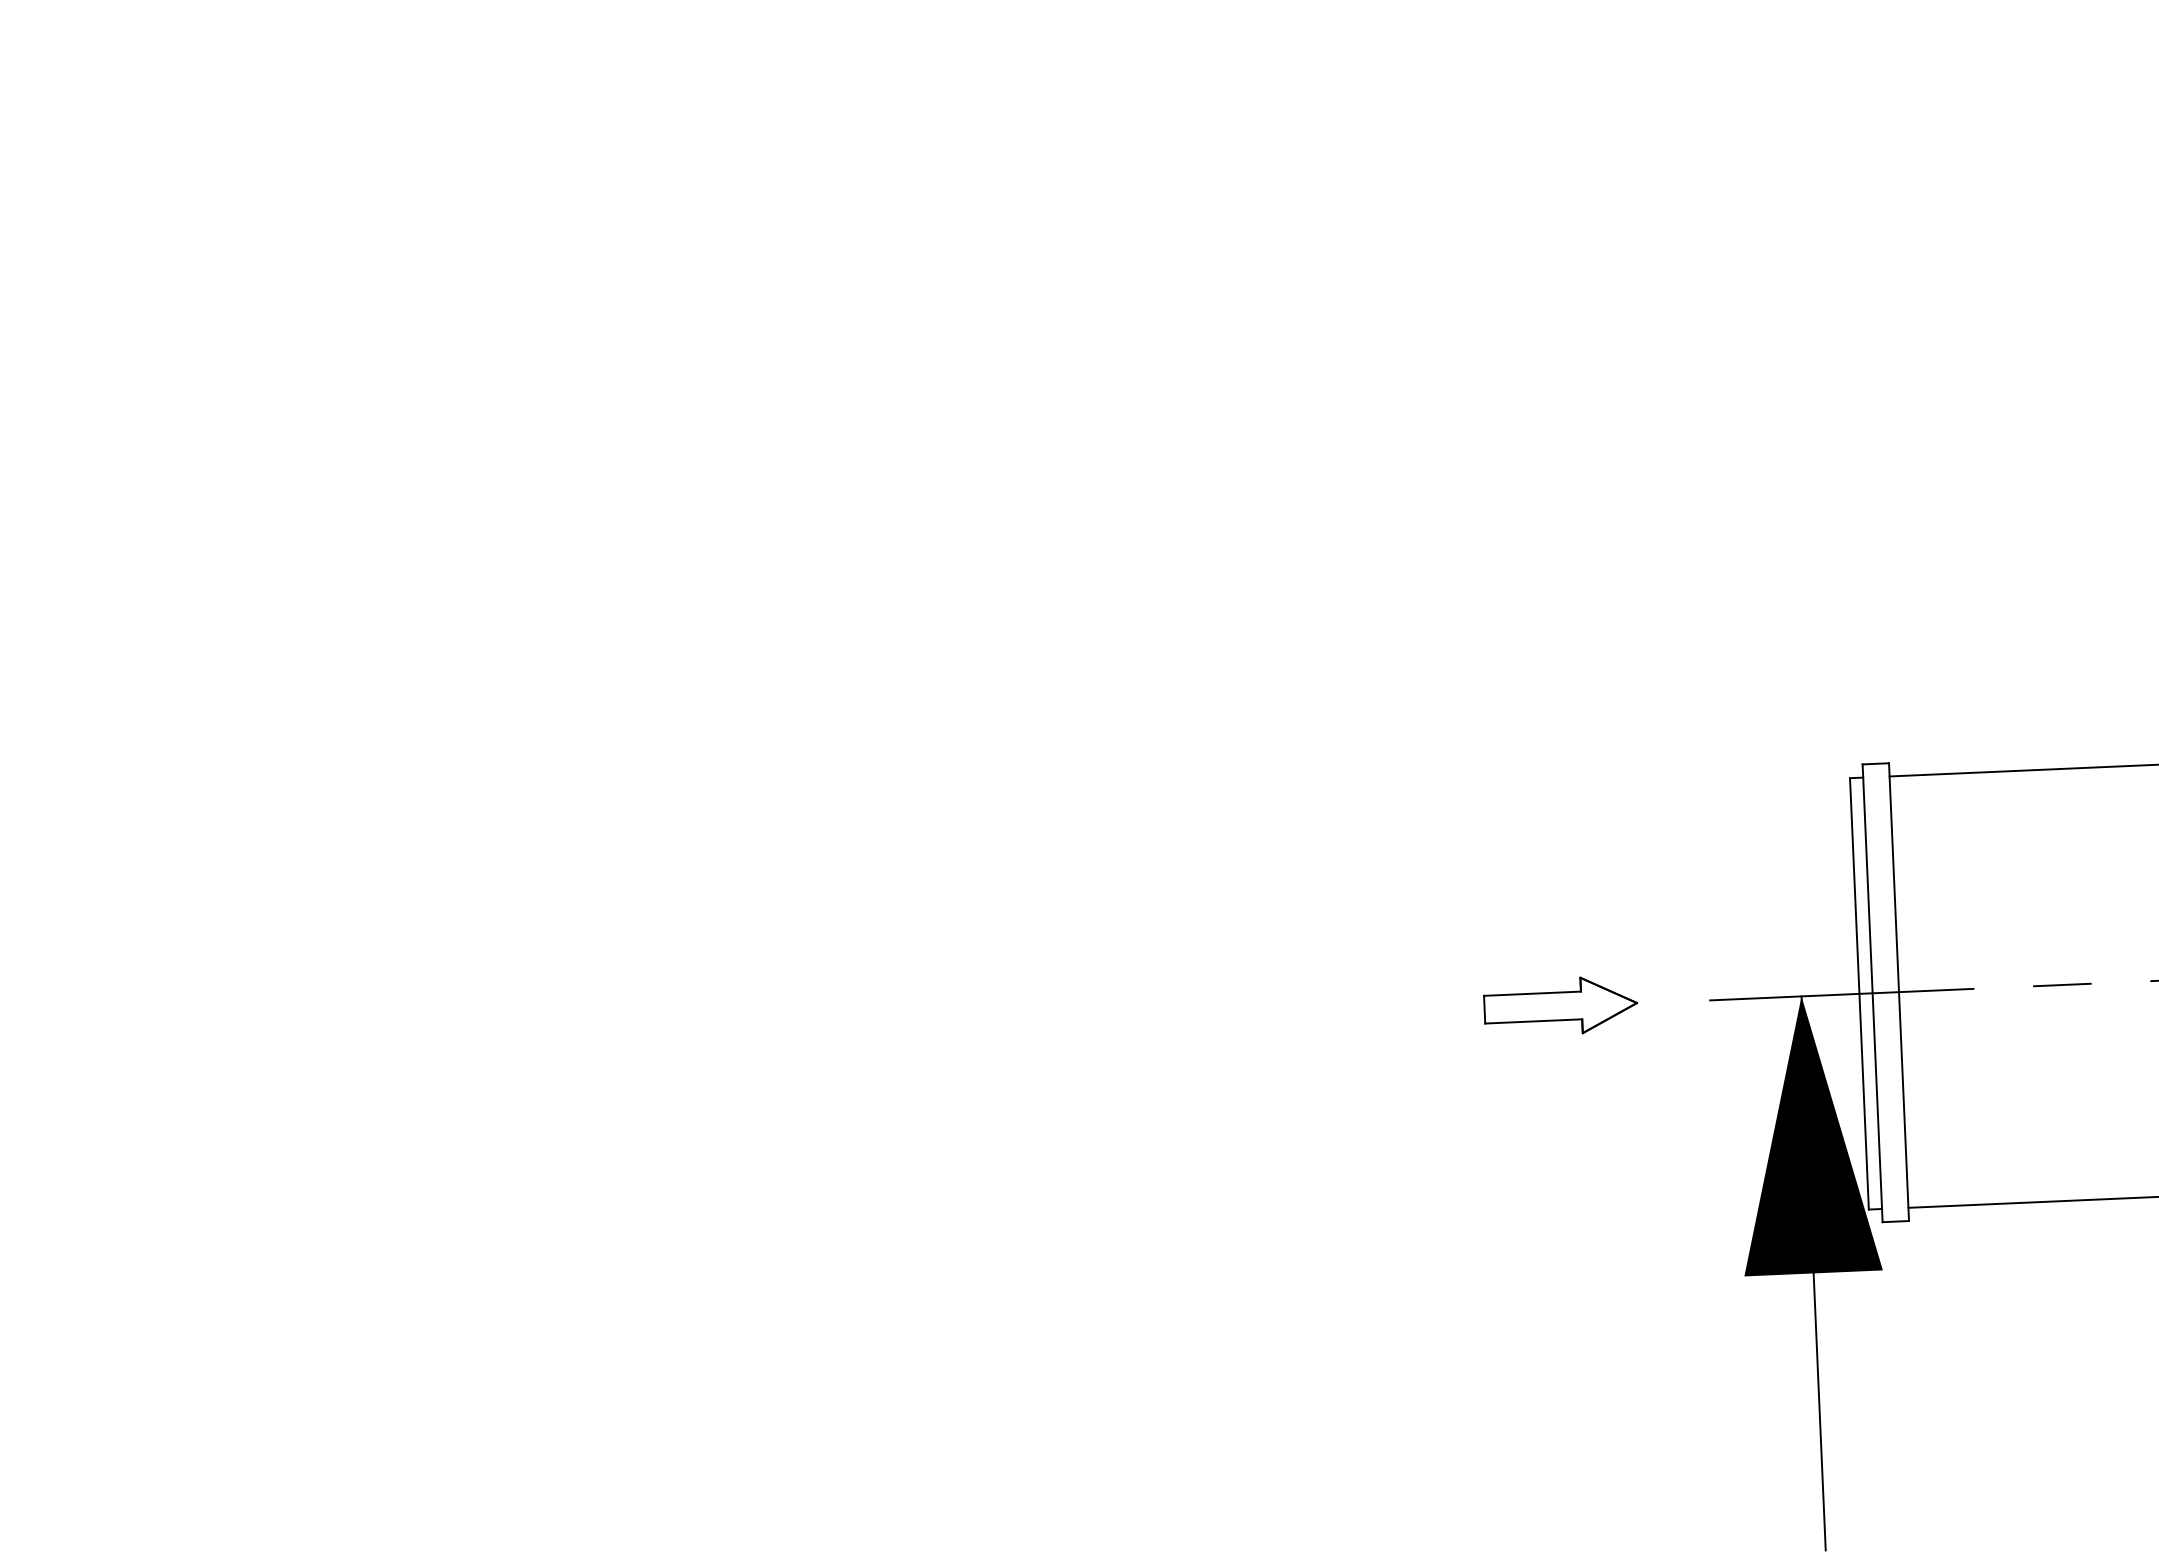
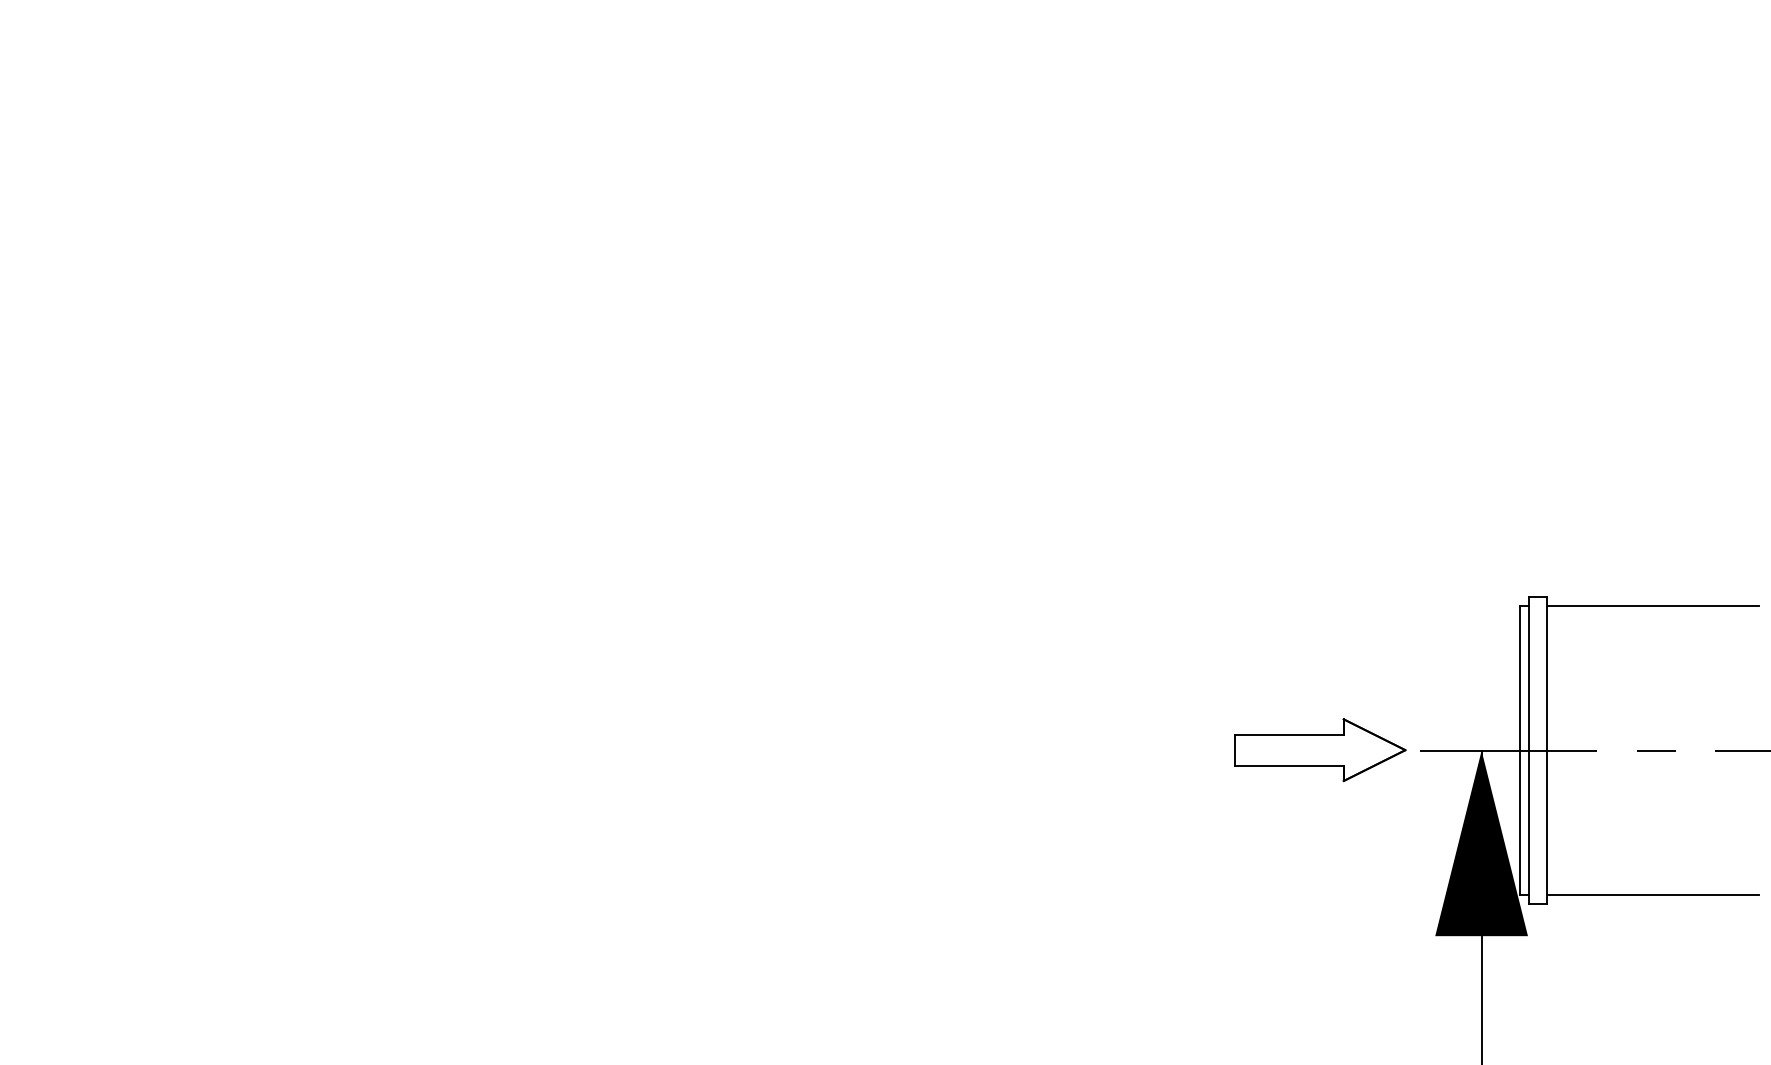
part: (1560, 1006) -> (1320, 750), size x1.67

